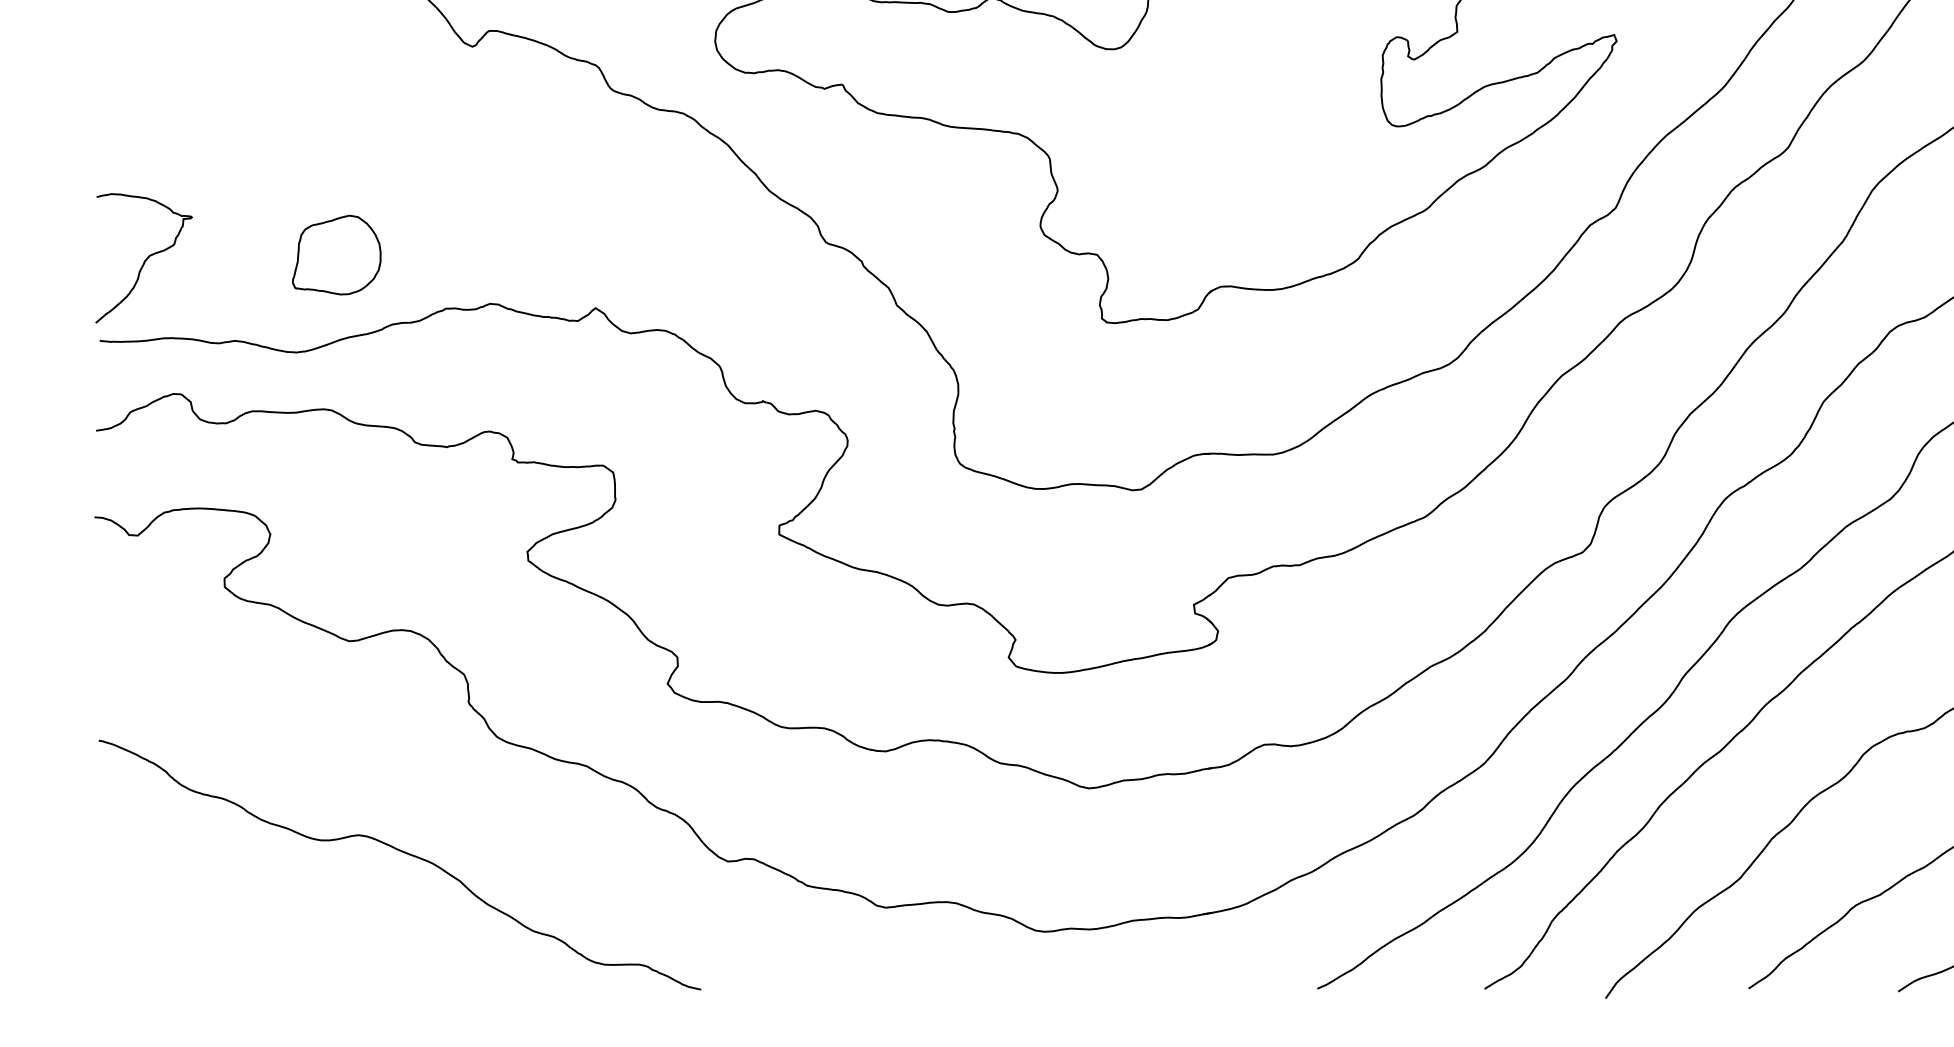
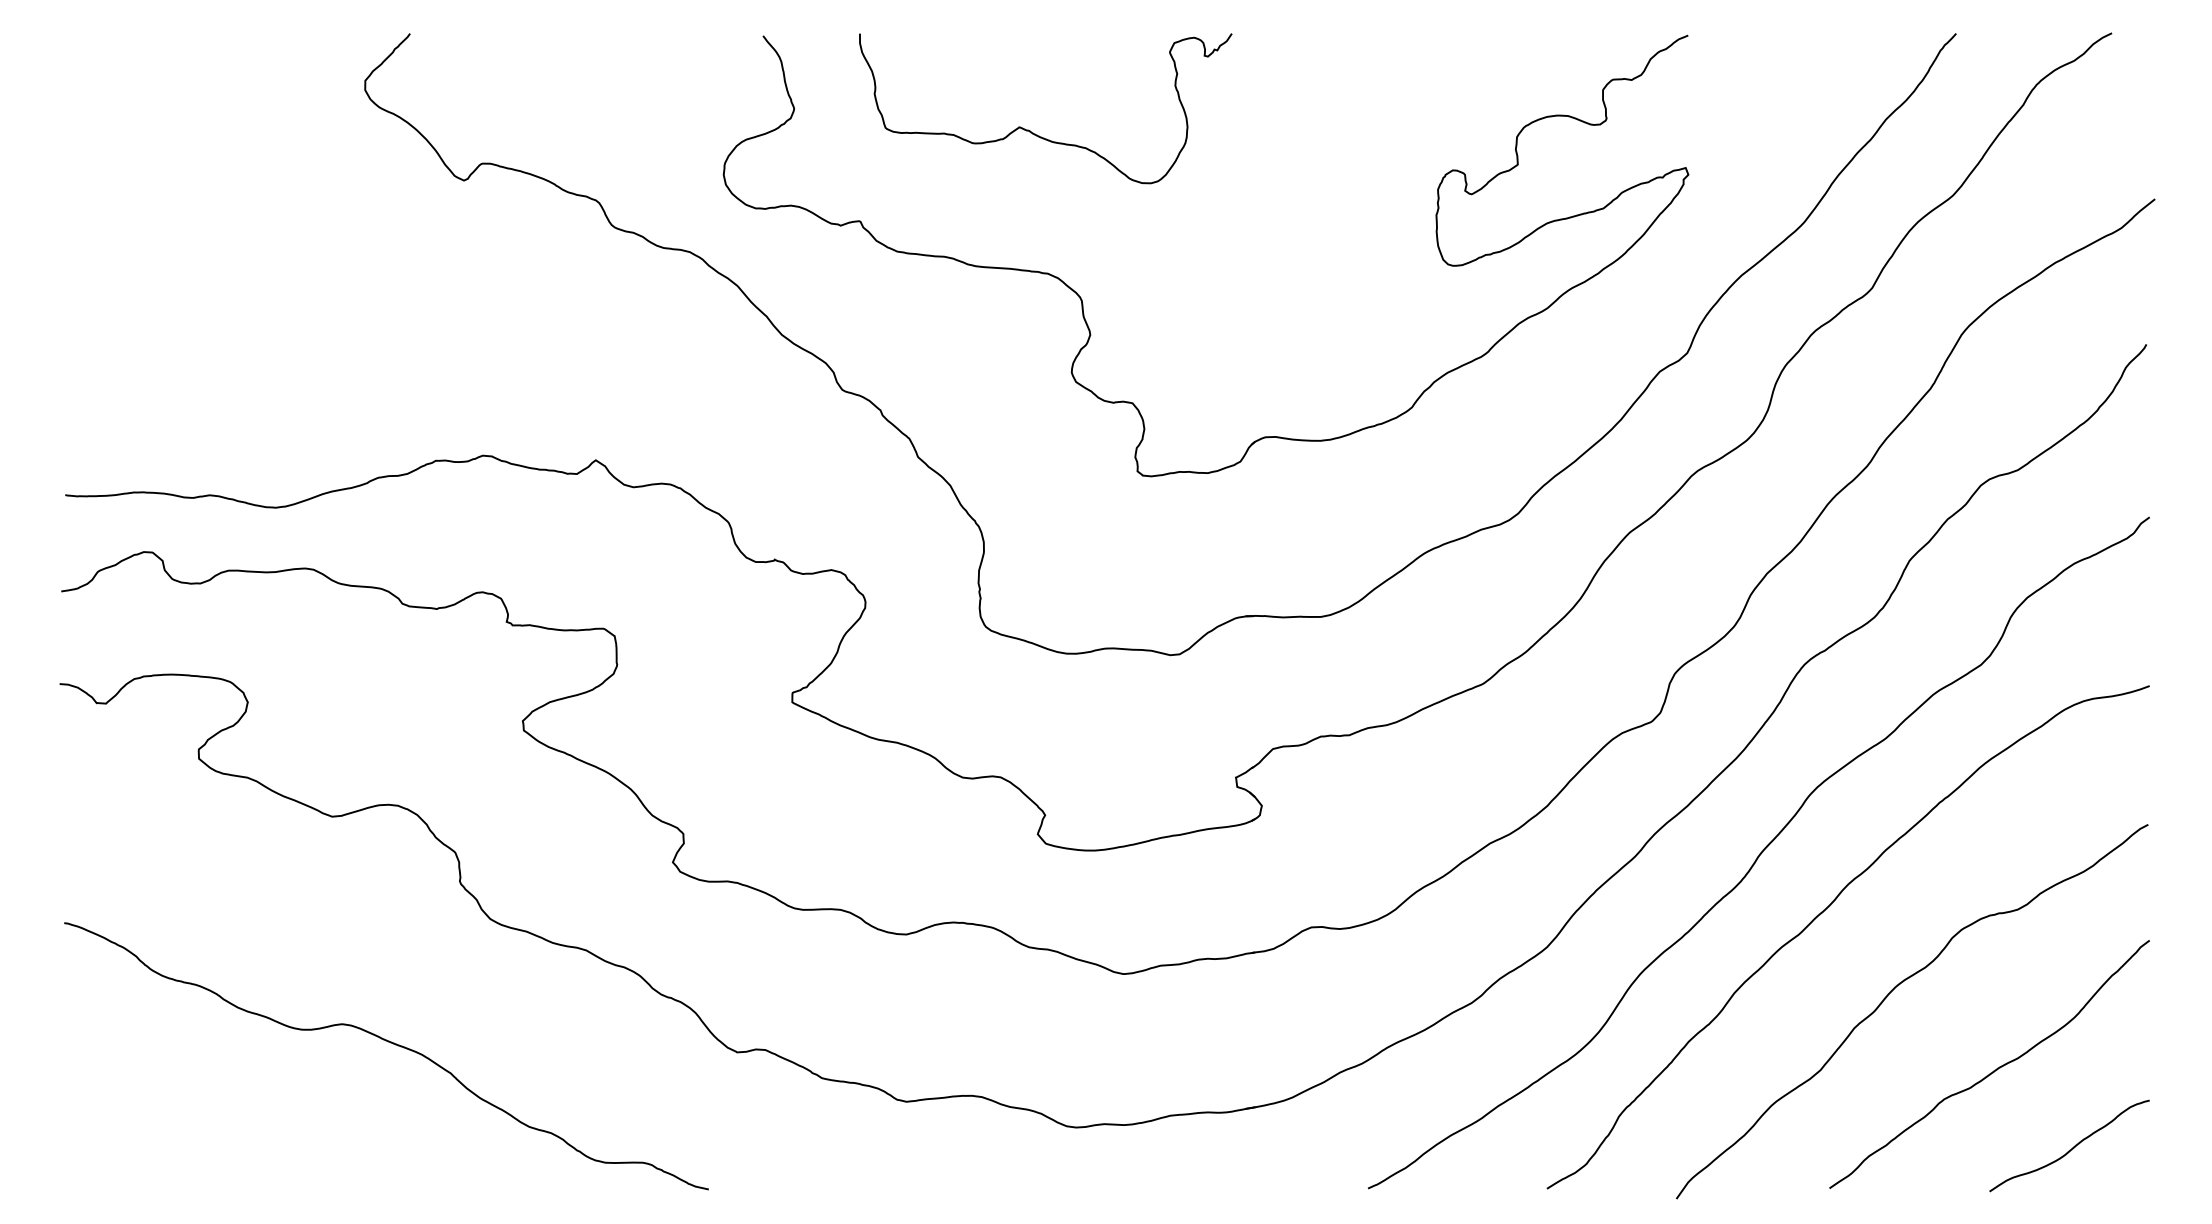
part: (336, 255) -> (318, 403), removed
curve: (145, 258) -> (114, 407), removed

